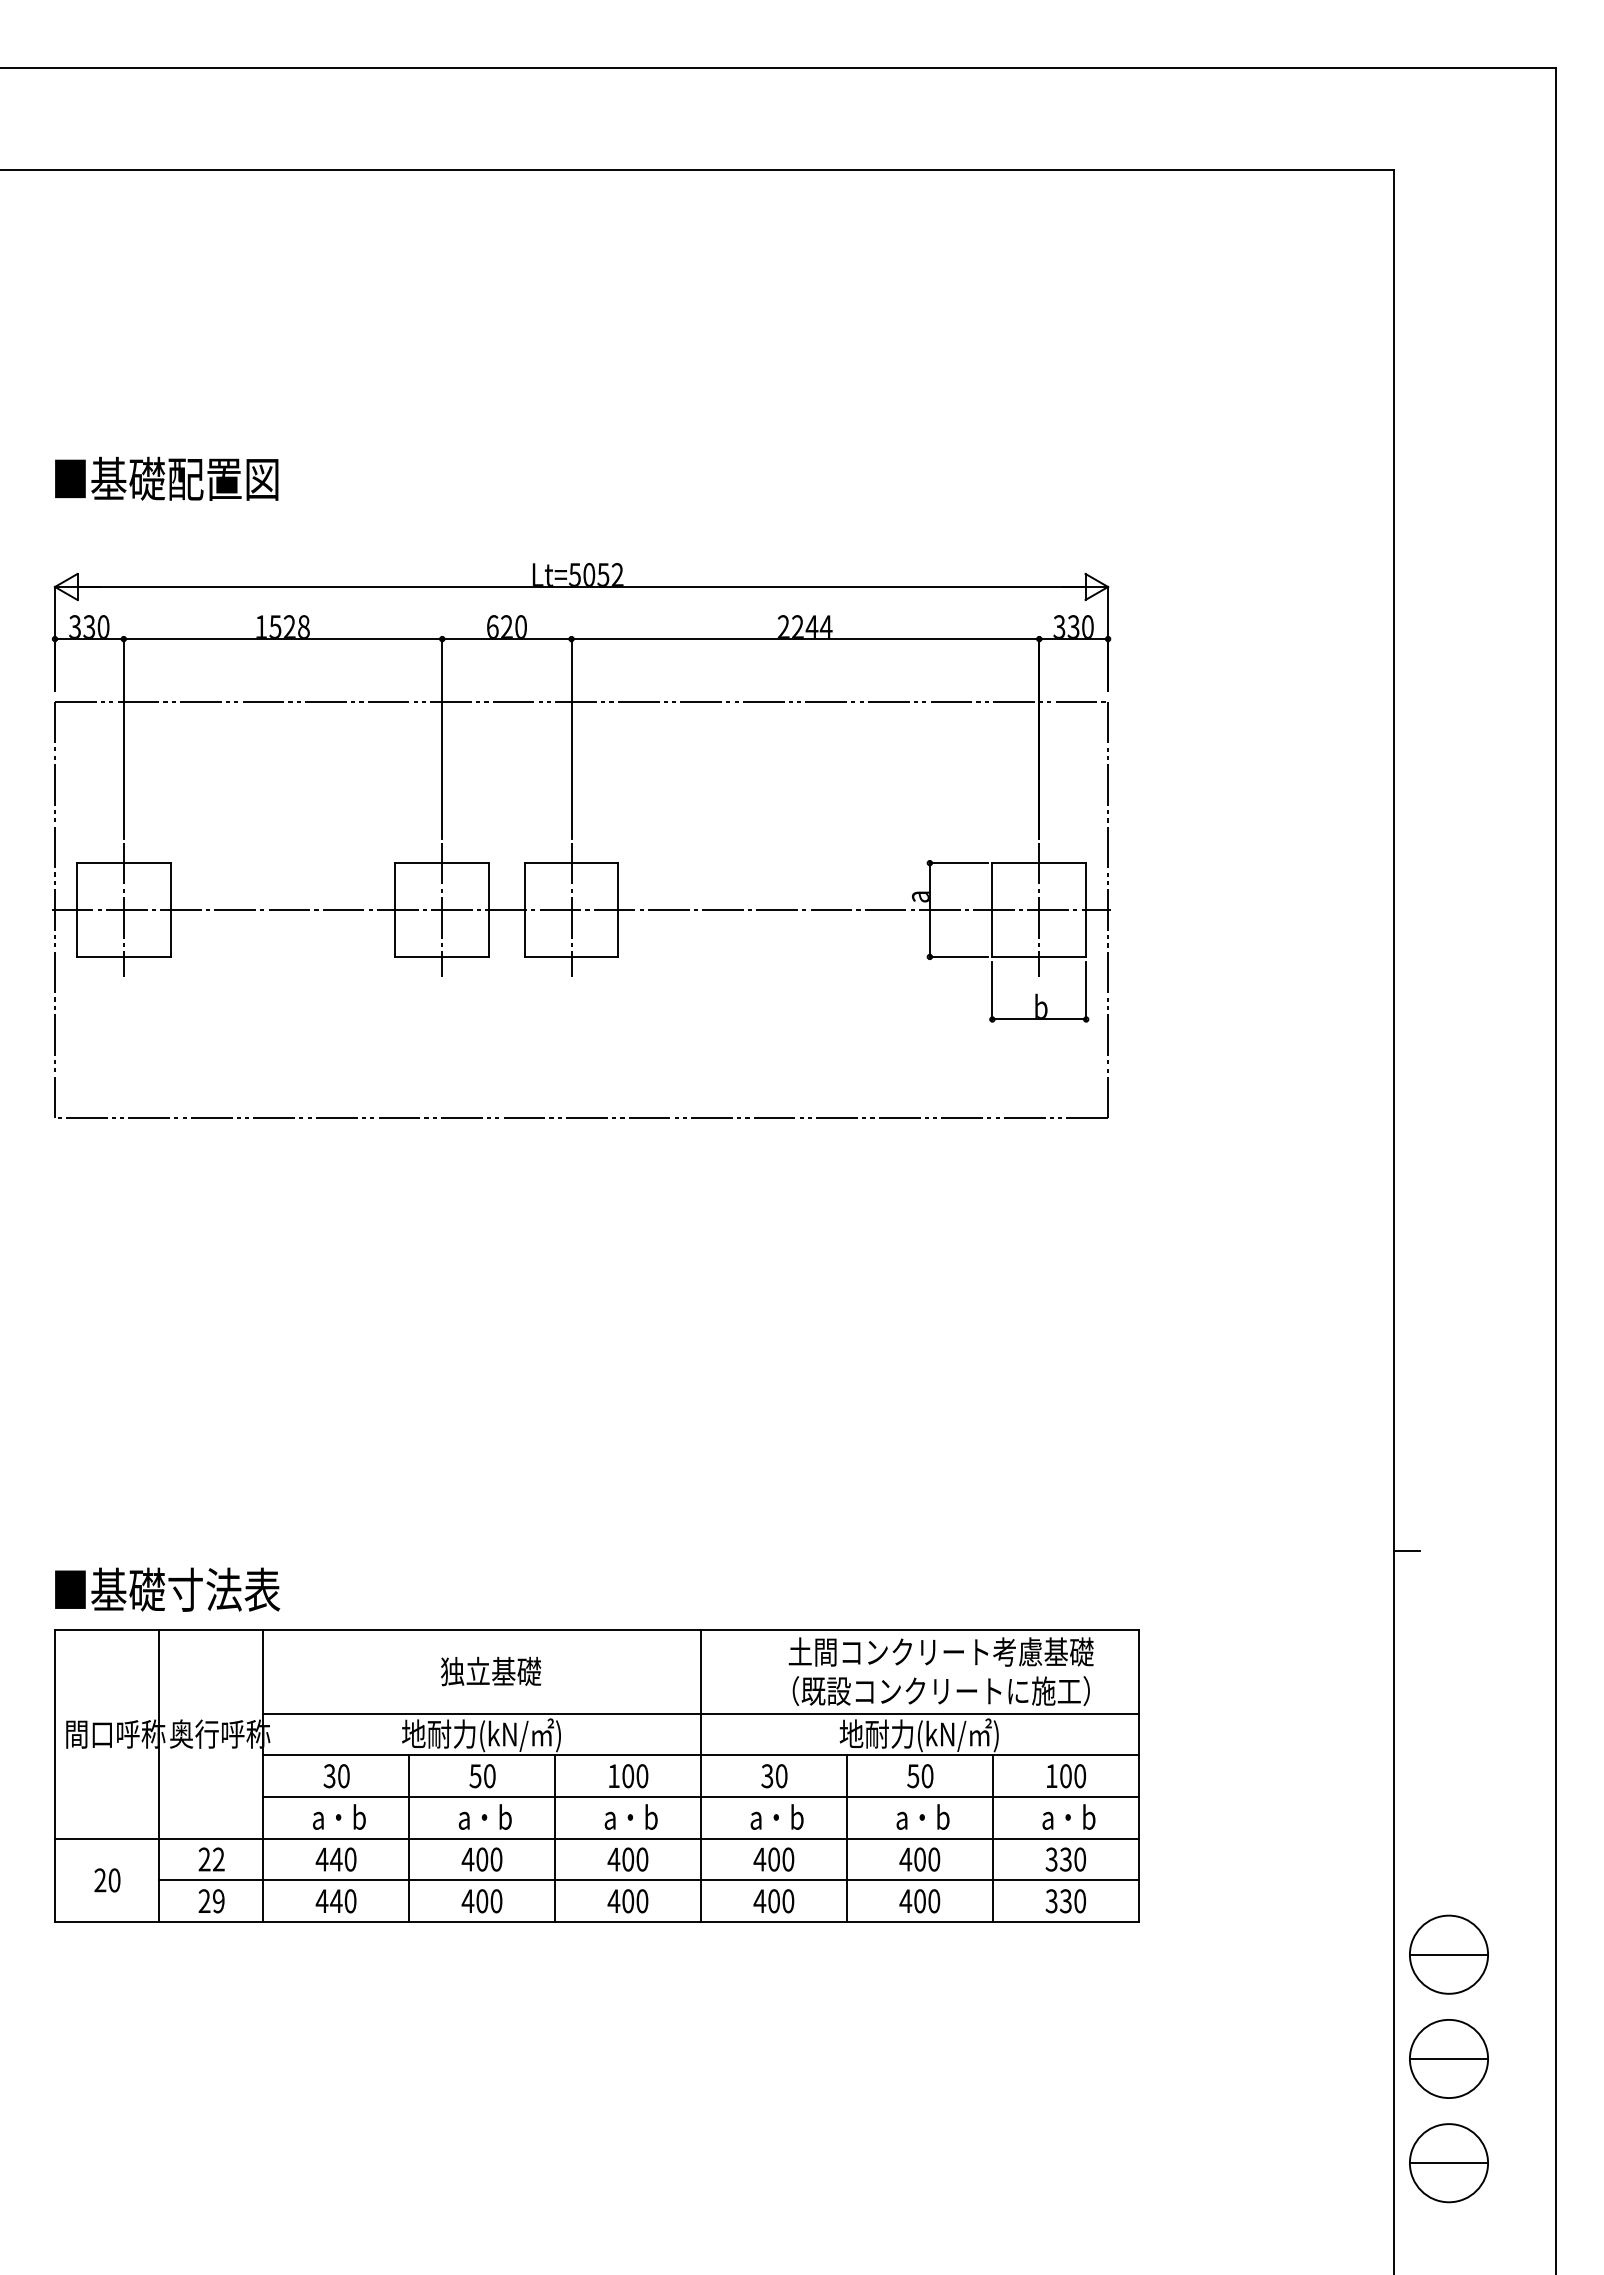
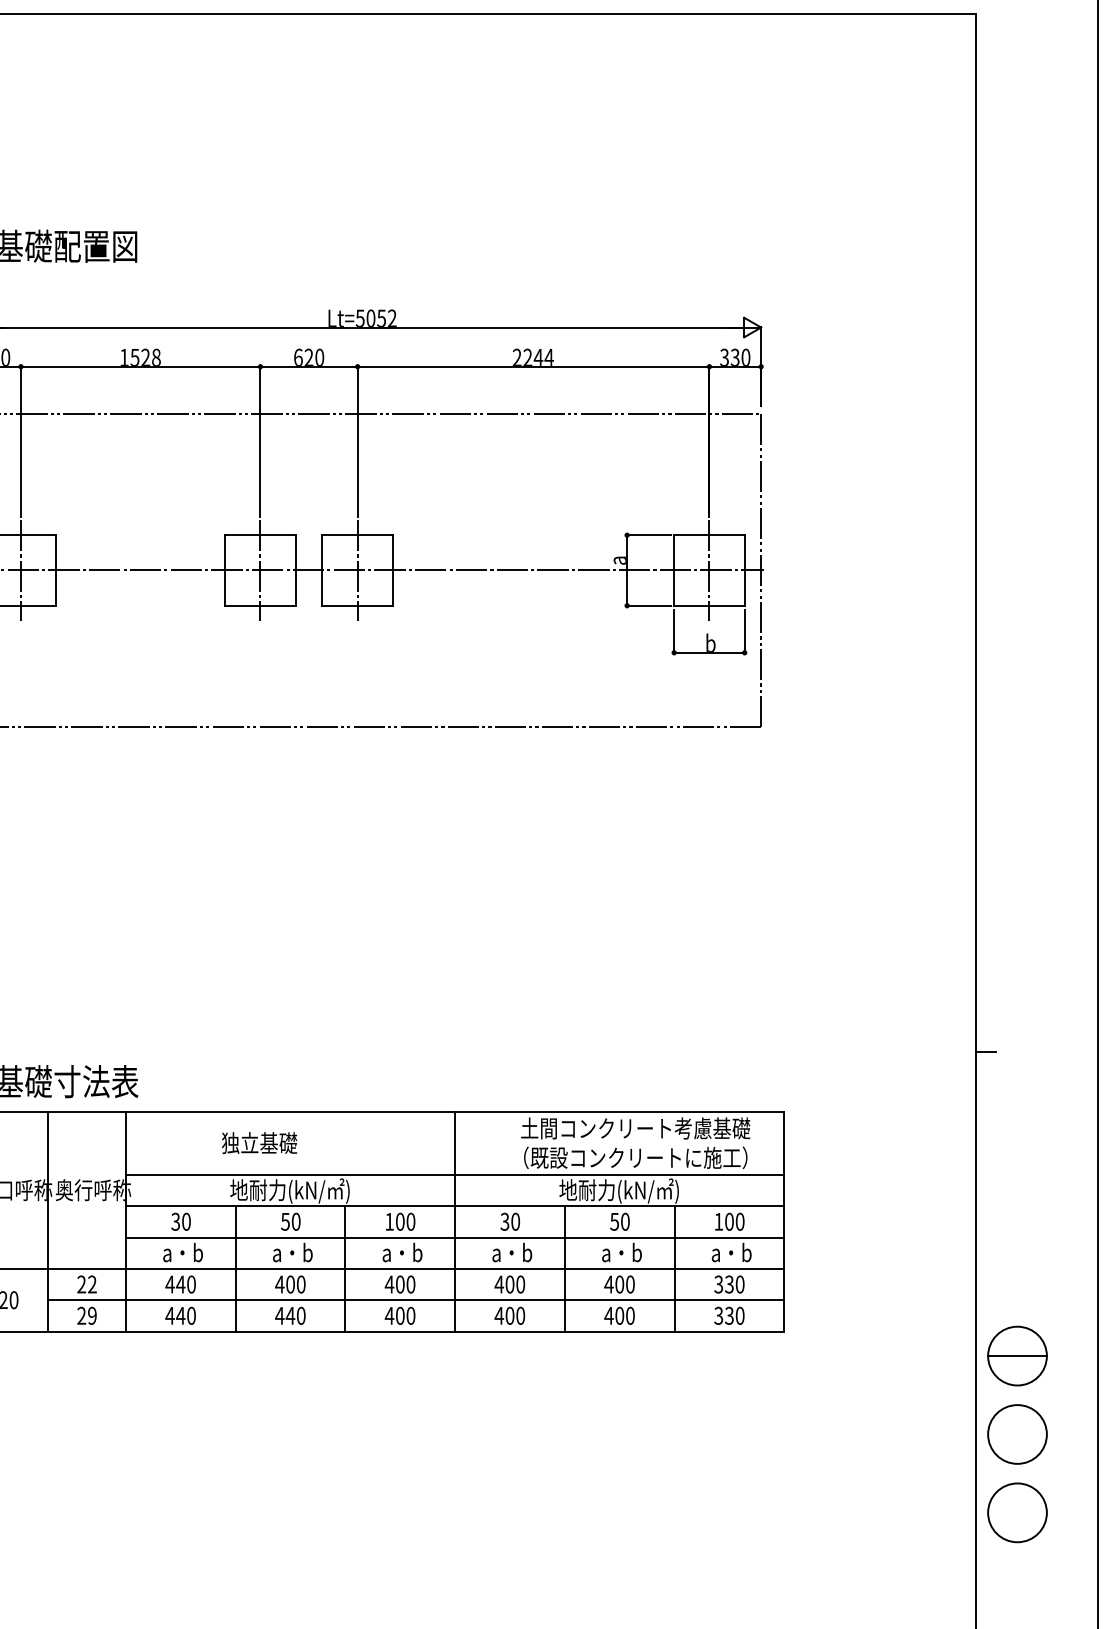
text: (491, 1671) -> (259, 1143), moved
text: (481, 1901) -> (289, 1316), 400 -> 440
line: (1448, 2058) -> (1017, 1434), removed
line: (1448, 2163) -> (1017, 1513), removed

